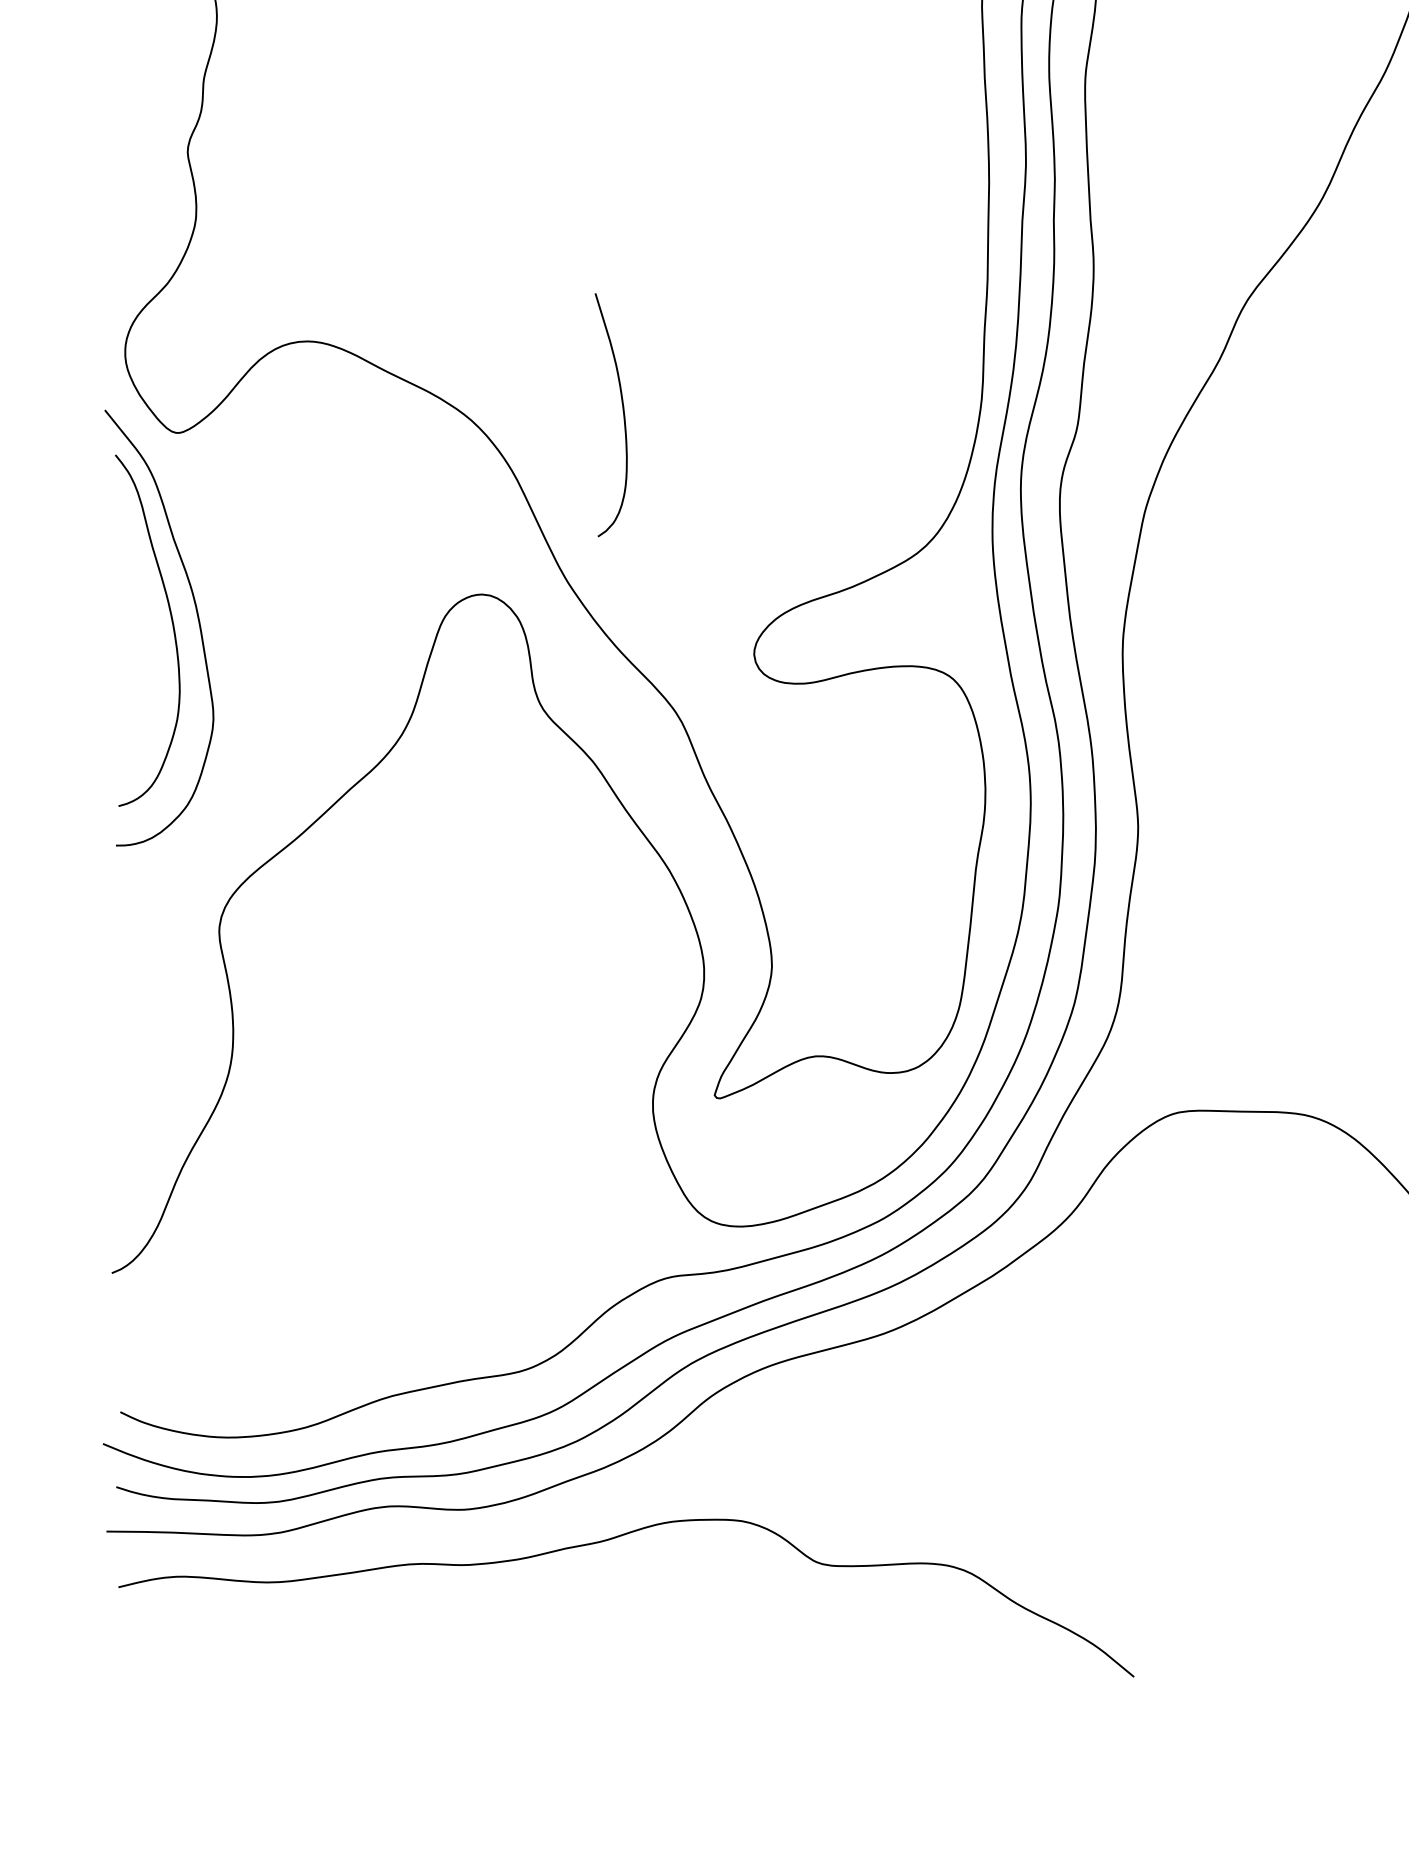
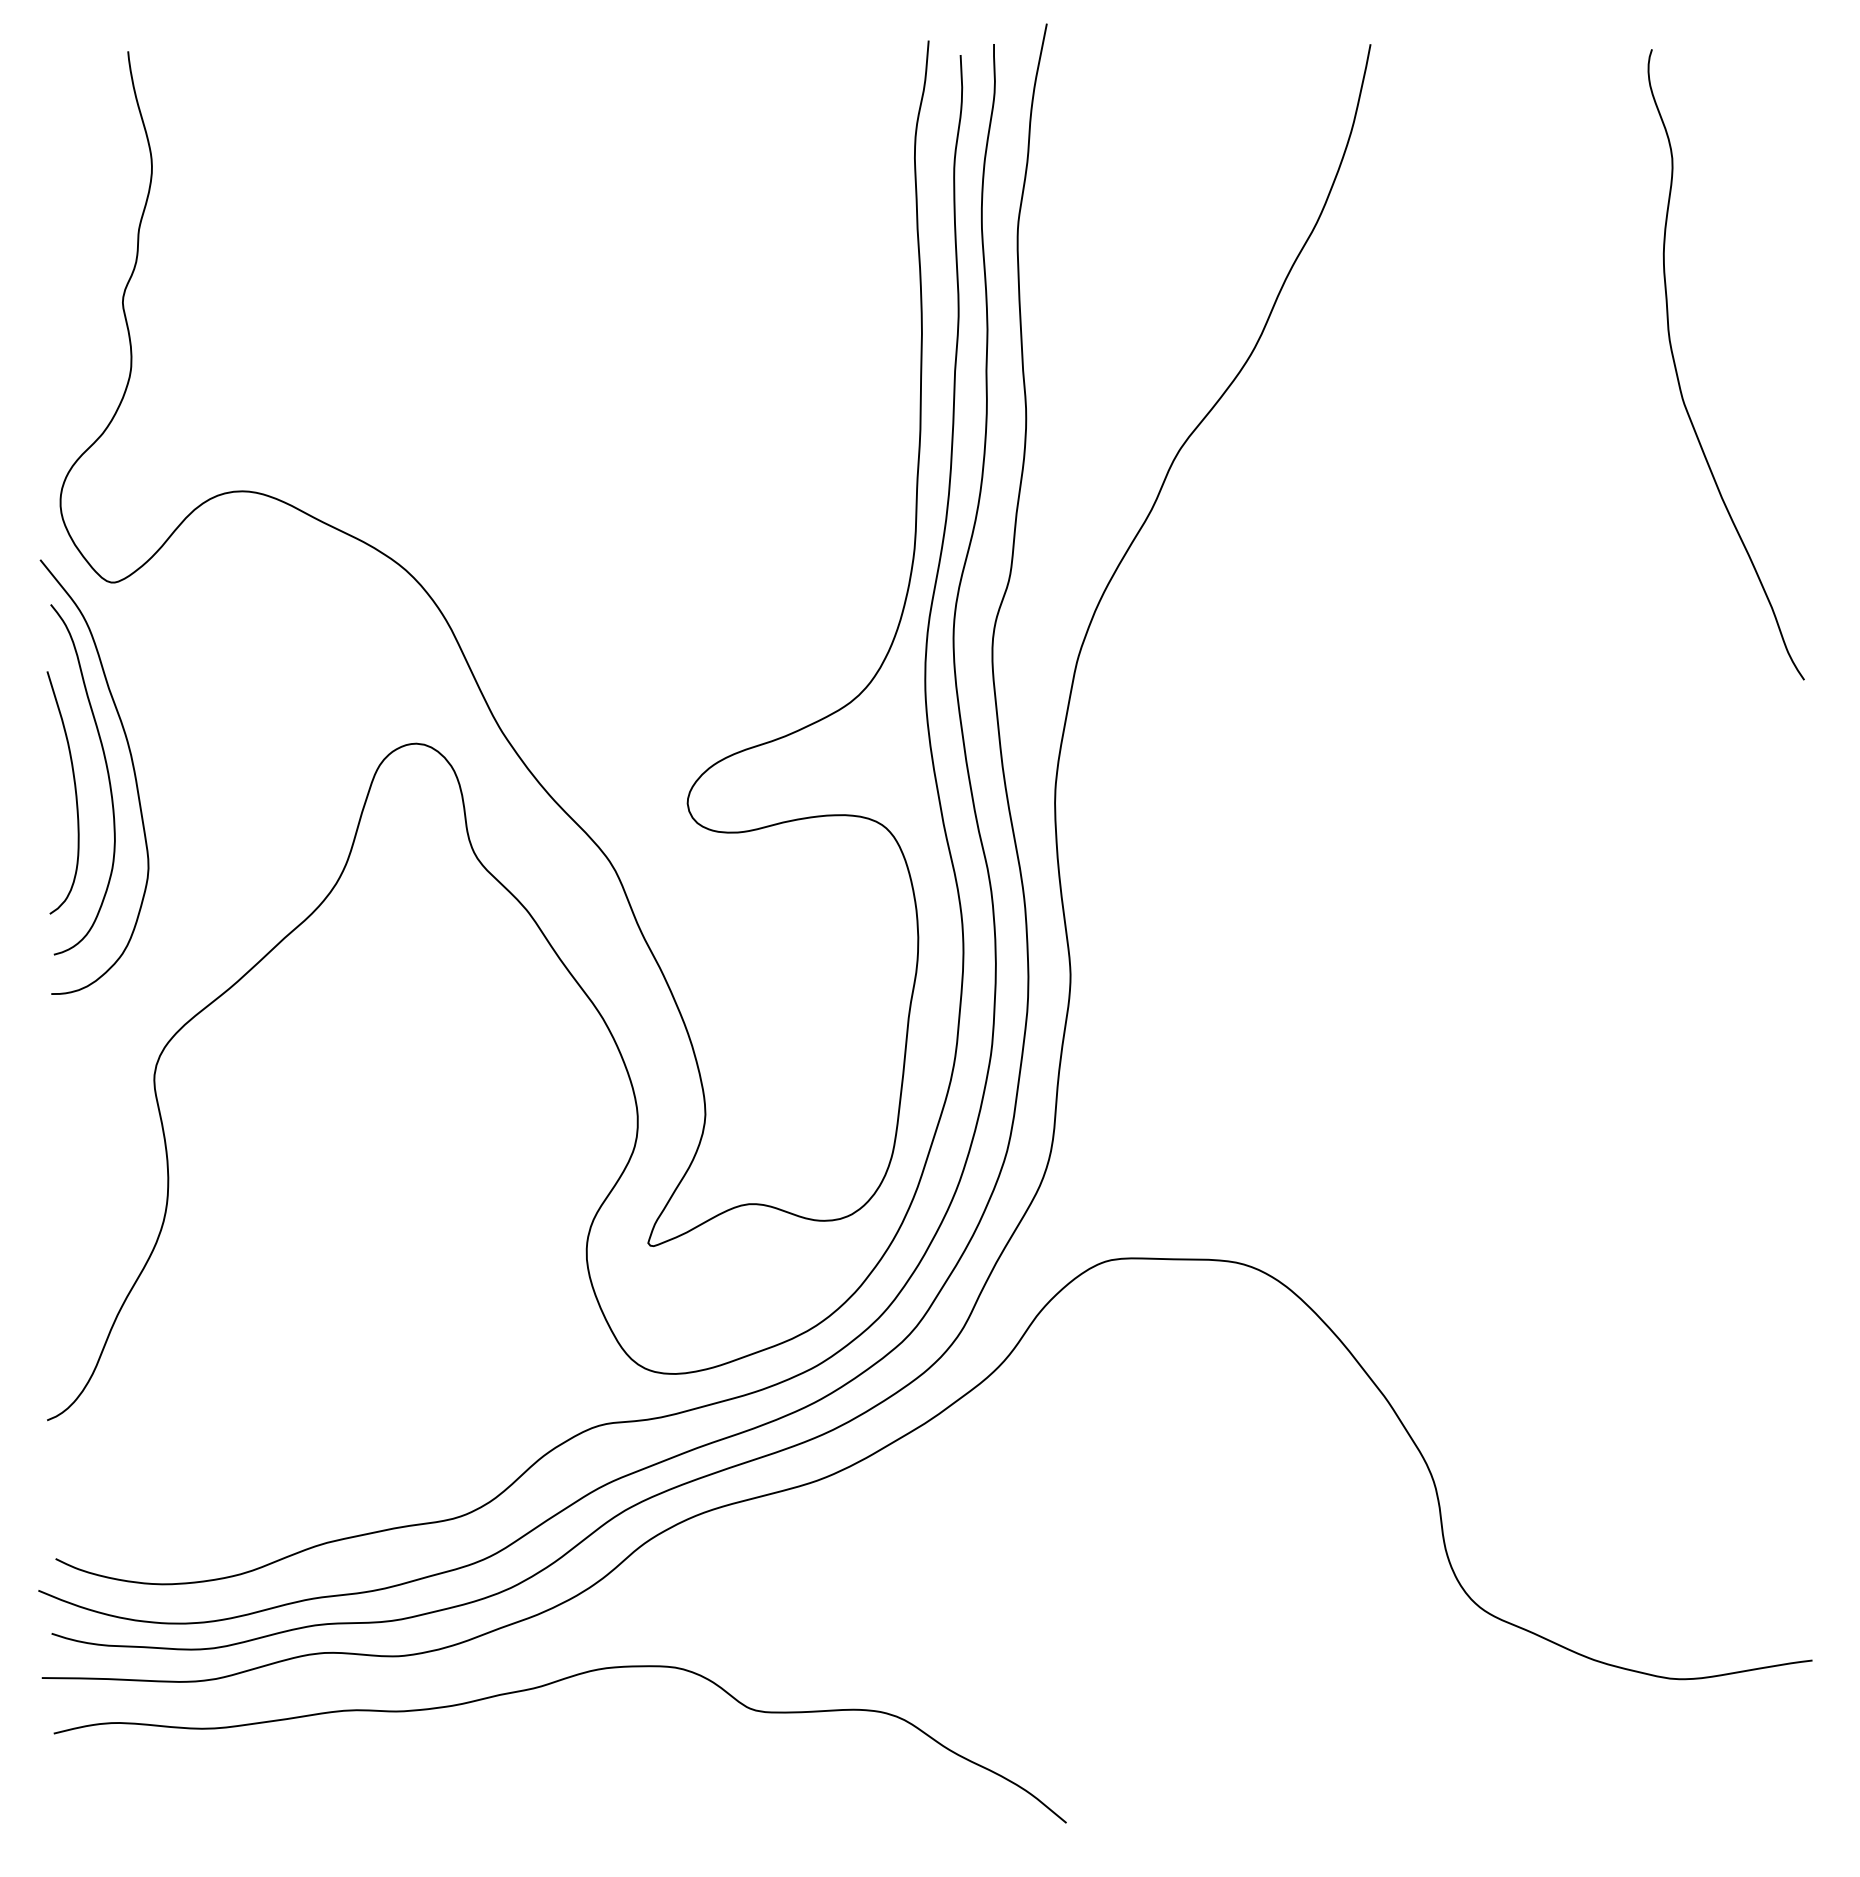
curve: (622, 412) -> (74, 790), moved

